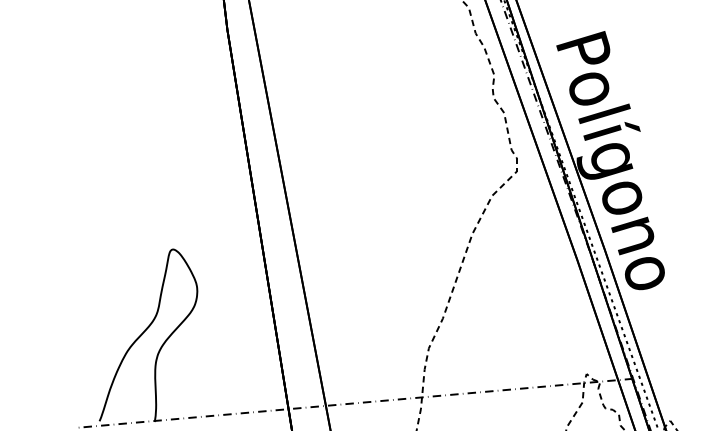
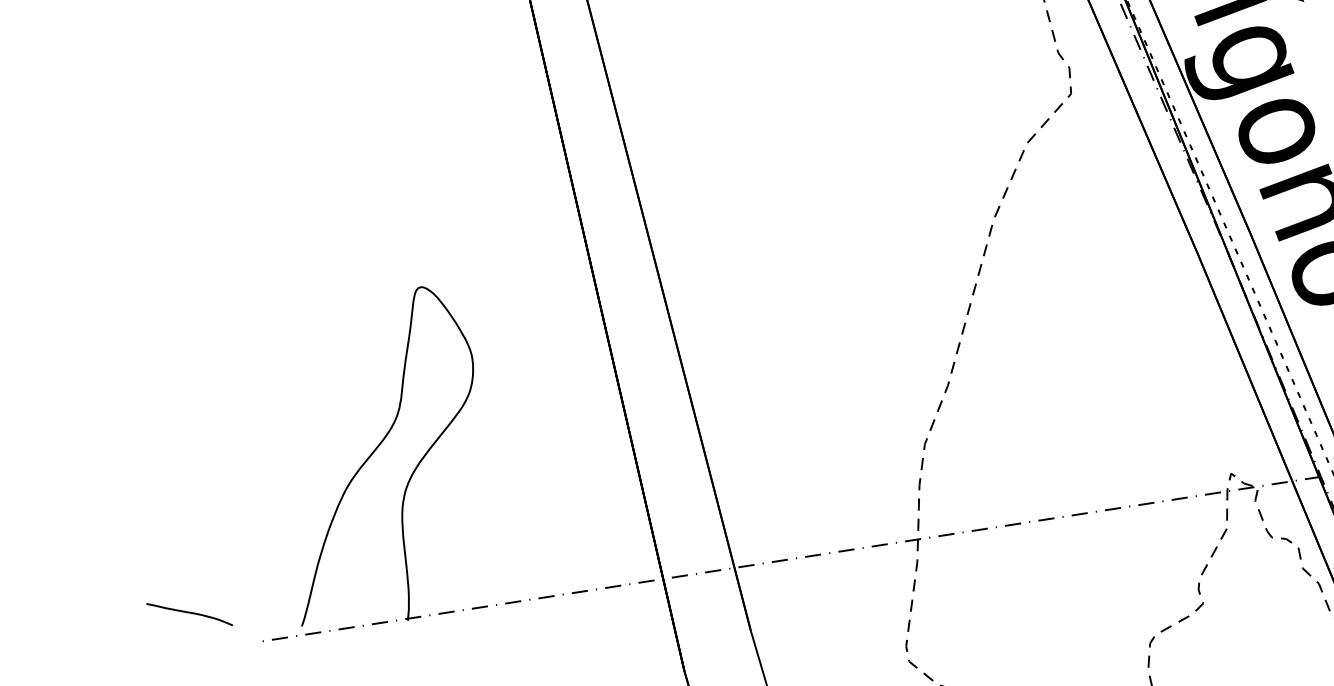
curve: (41, 410) -> (188, 613), added

